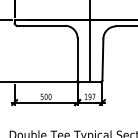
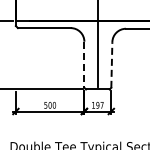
line: (102, 59) -> (111, 64), solid -> dashed
line: (77, 60) -> (84, 65), solid -> dashed

